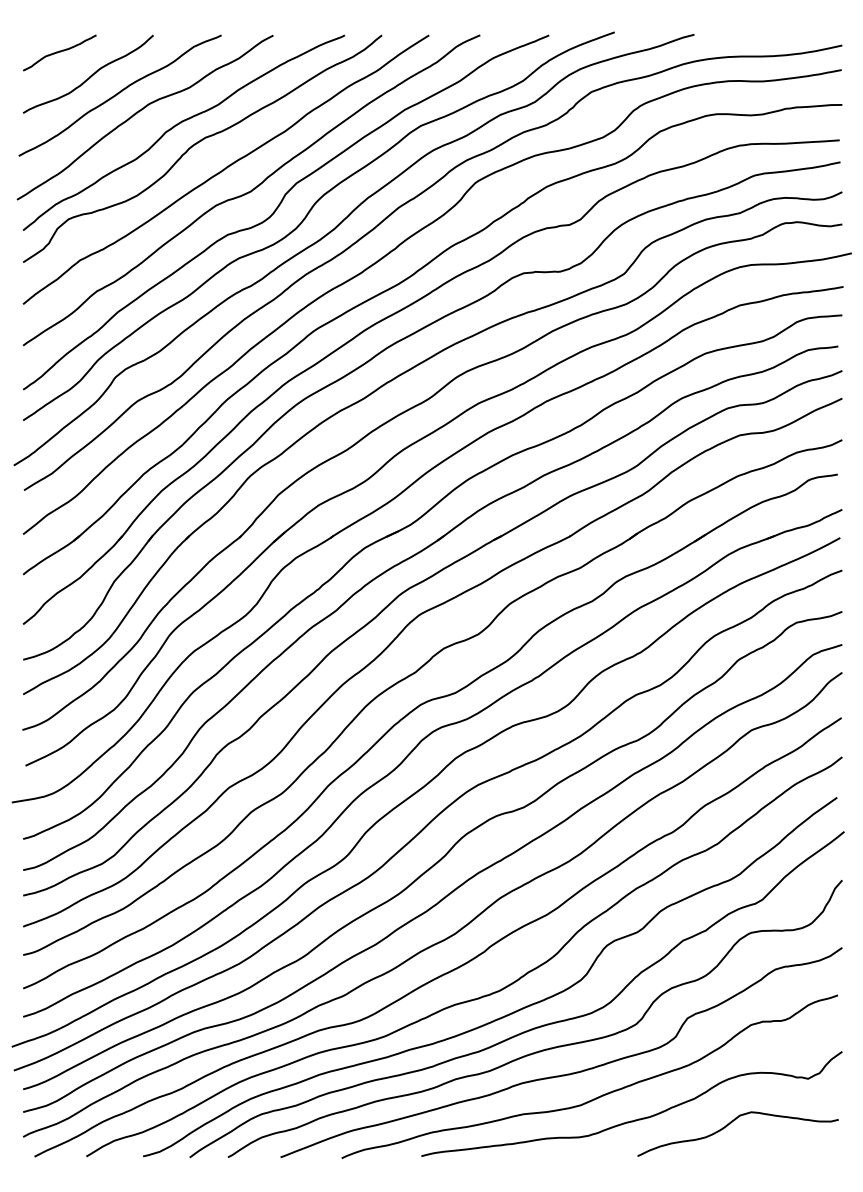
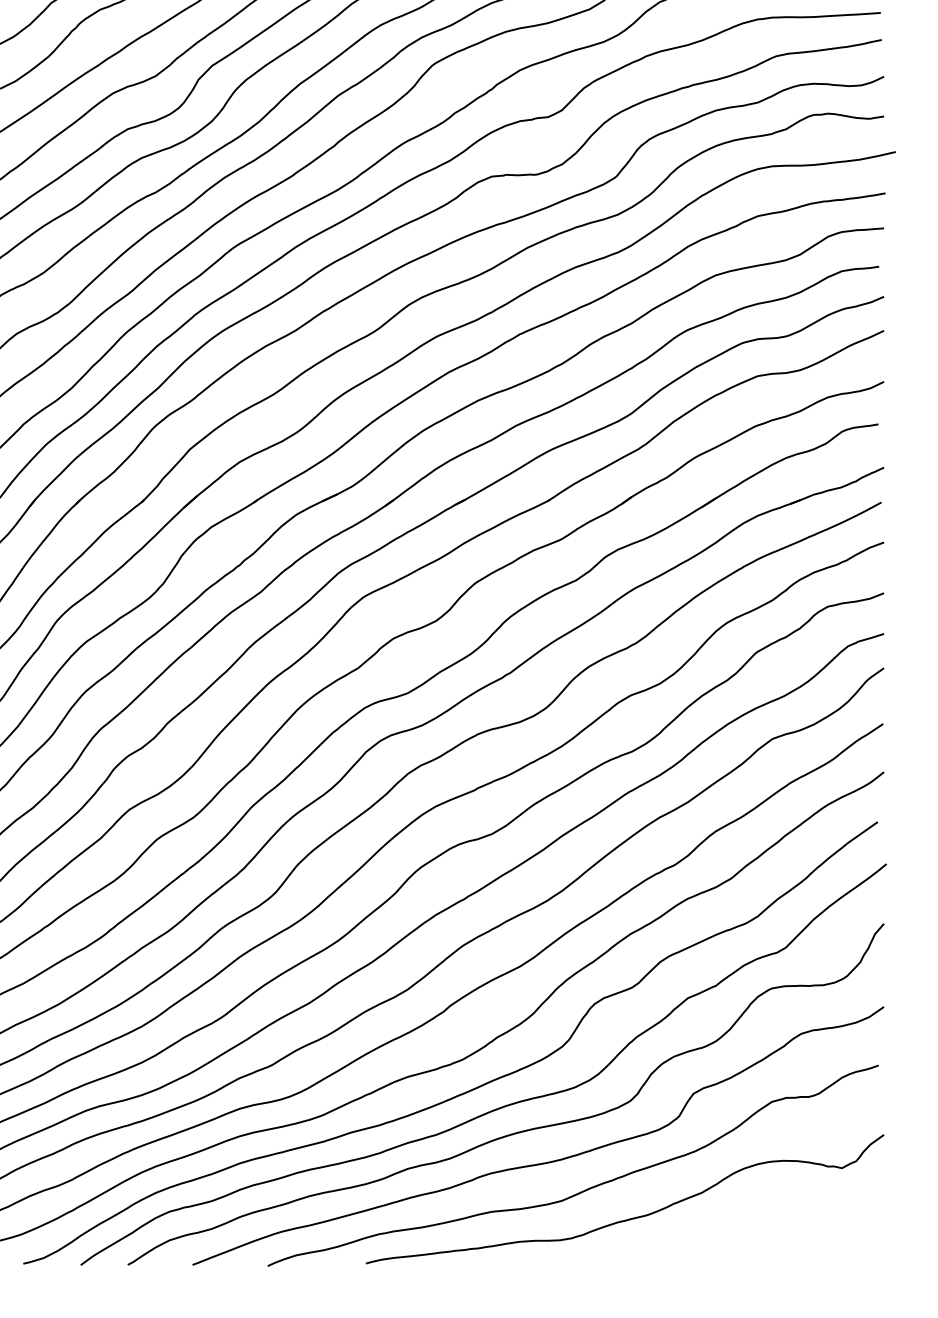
curve: (731, 1123) -> (747, 1223), removed

